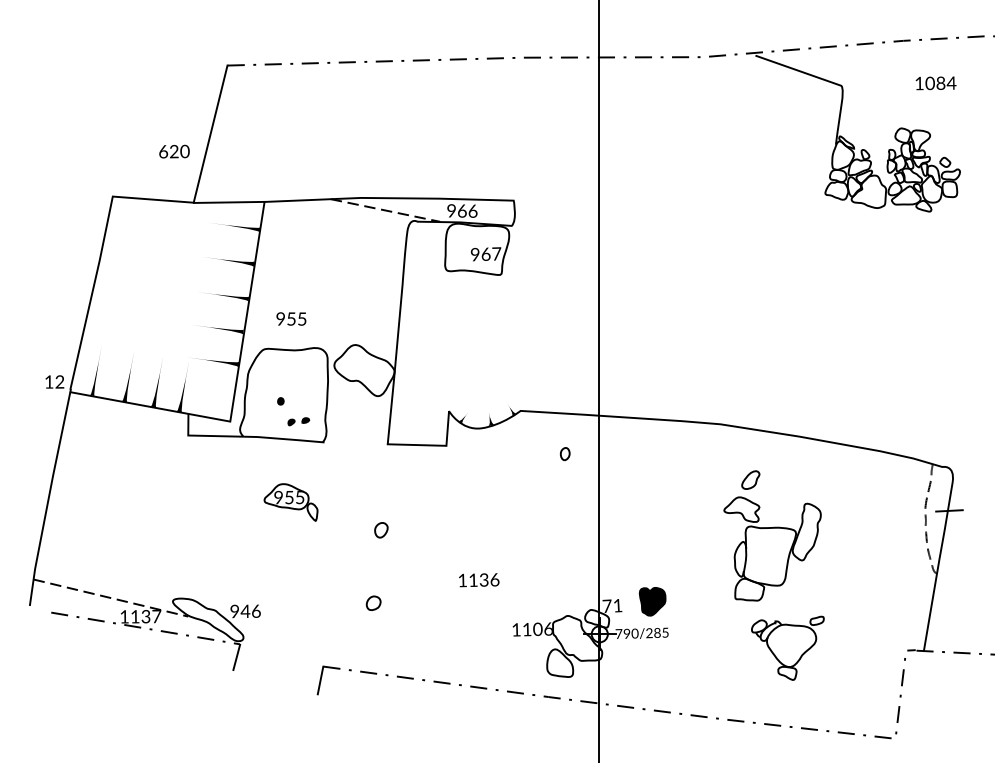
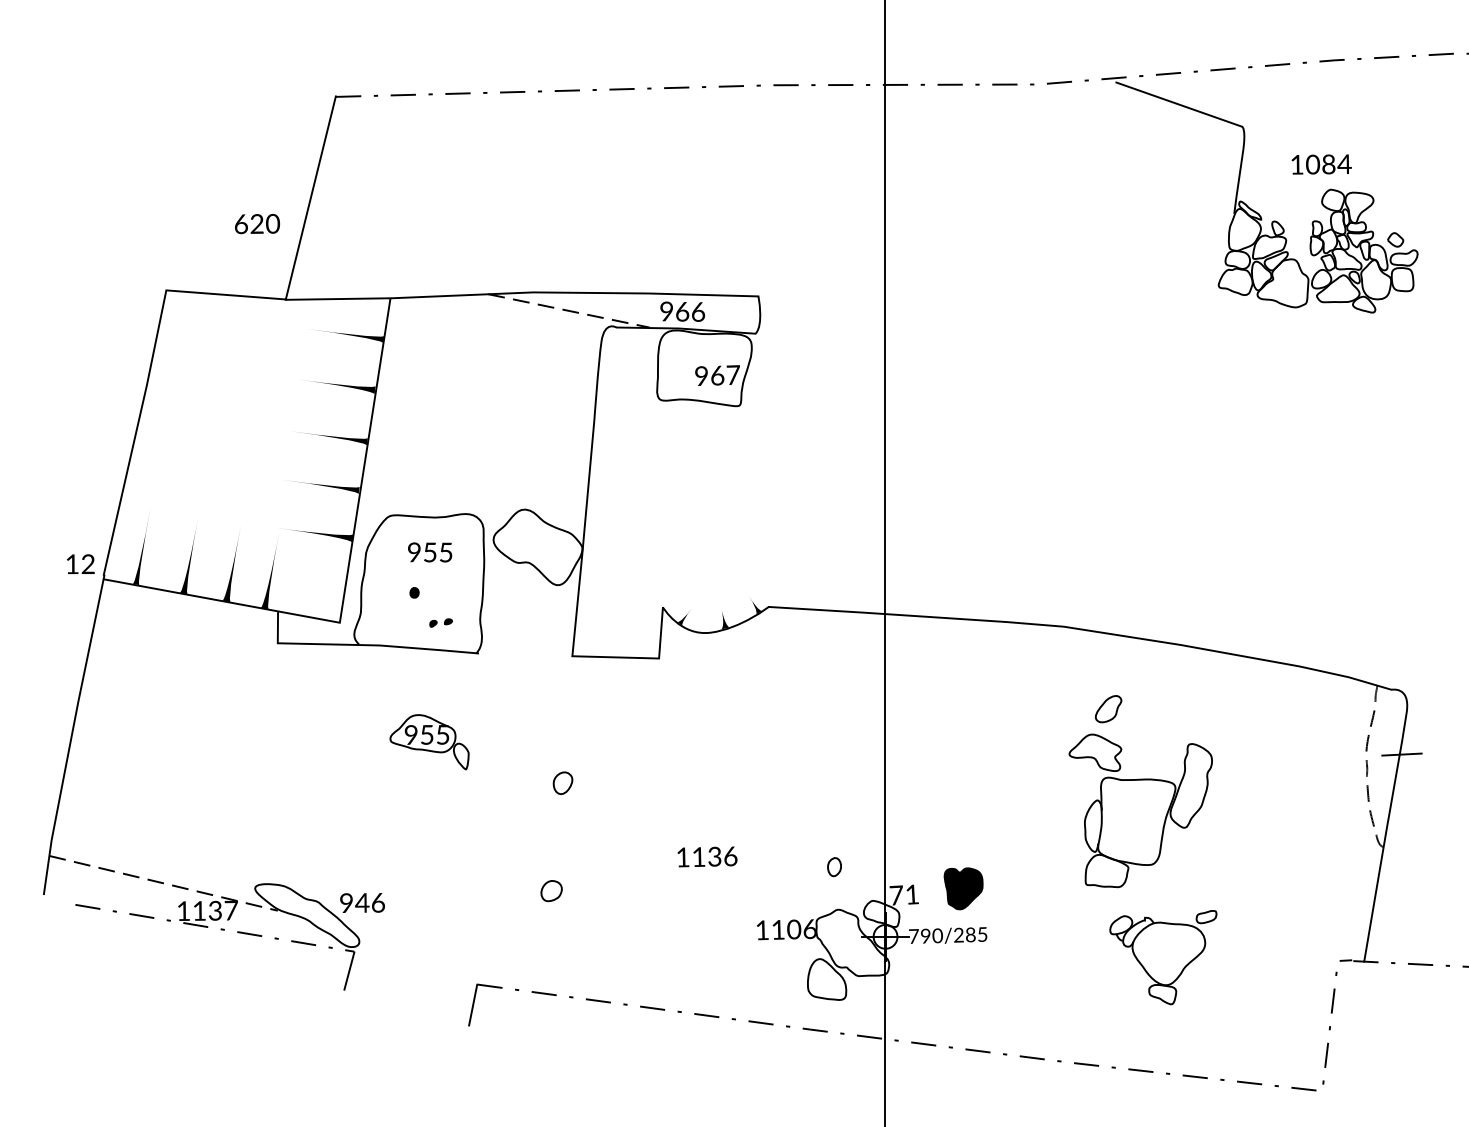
text: (935, 83) -> (1320, 164), moved
text: (291, 318) -> (430, 551), moved
part: (298, 421) -> (440, 622), size x0.71
part: (565, 454) -> (834, 867), moved

